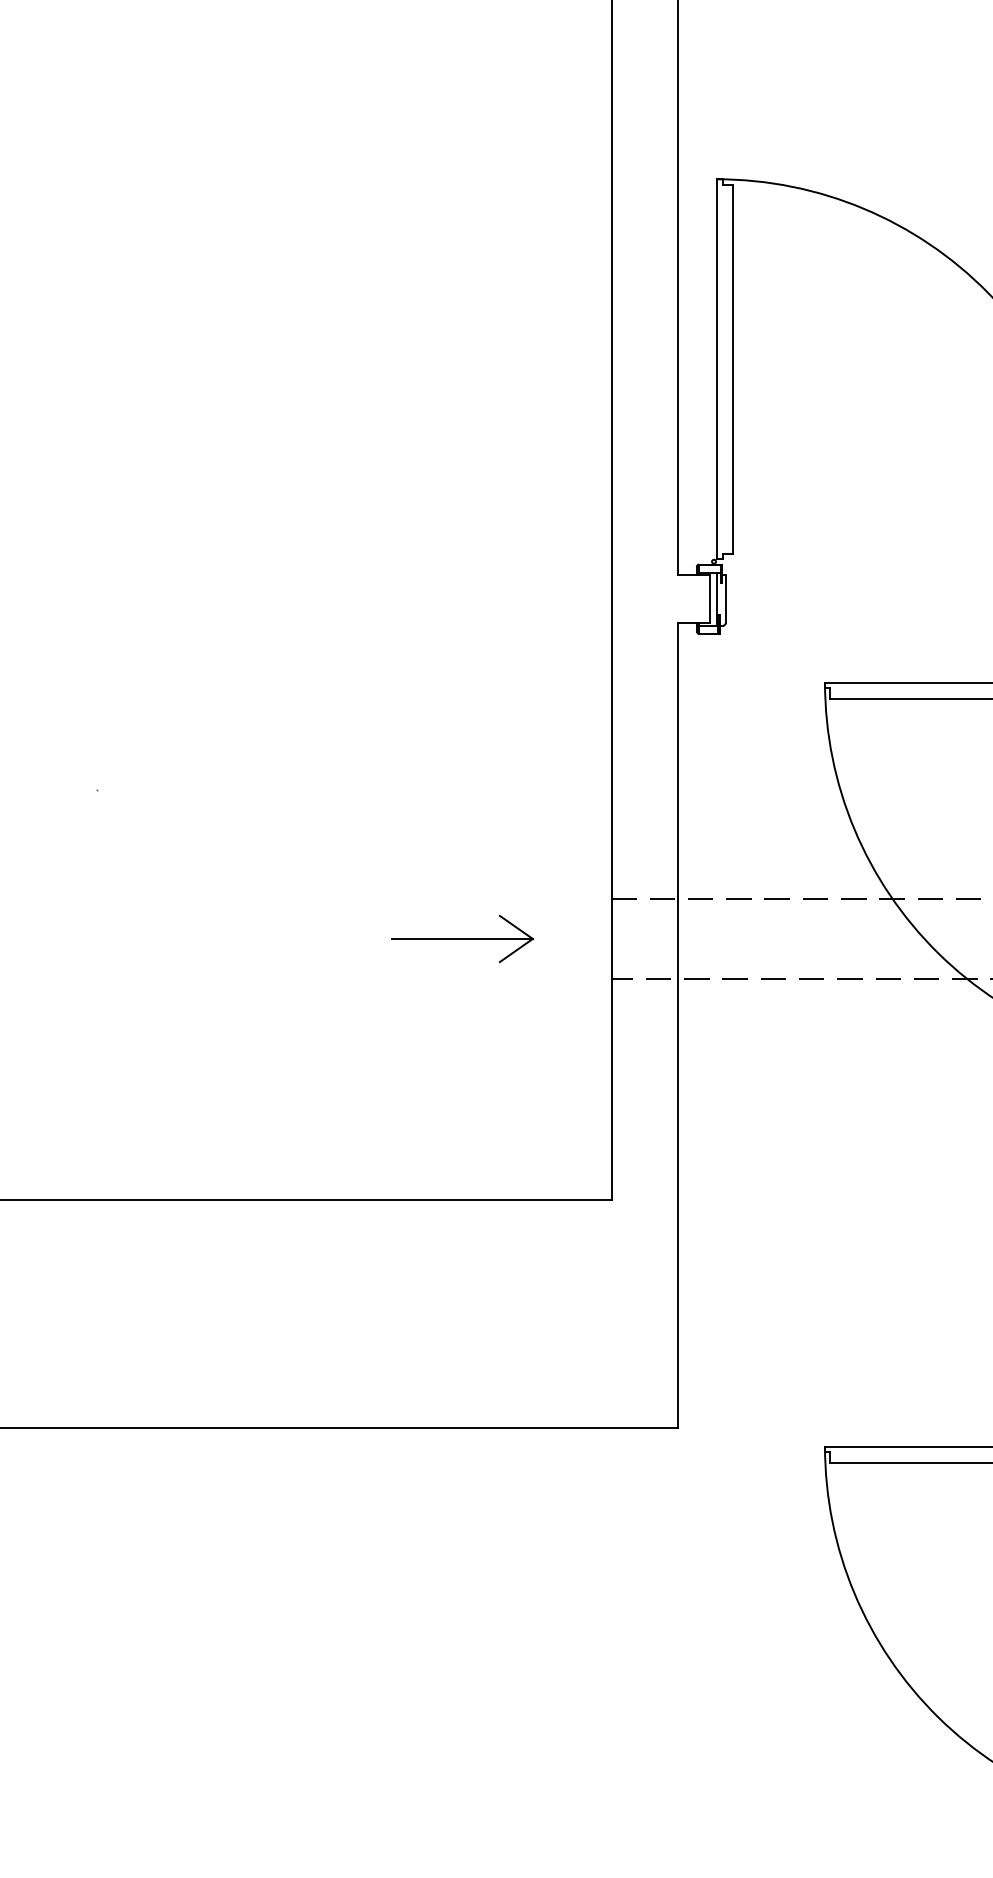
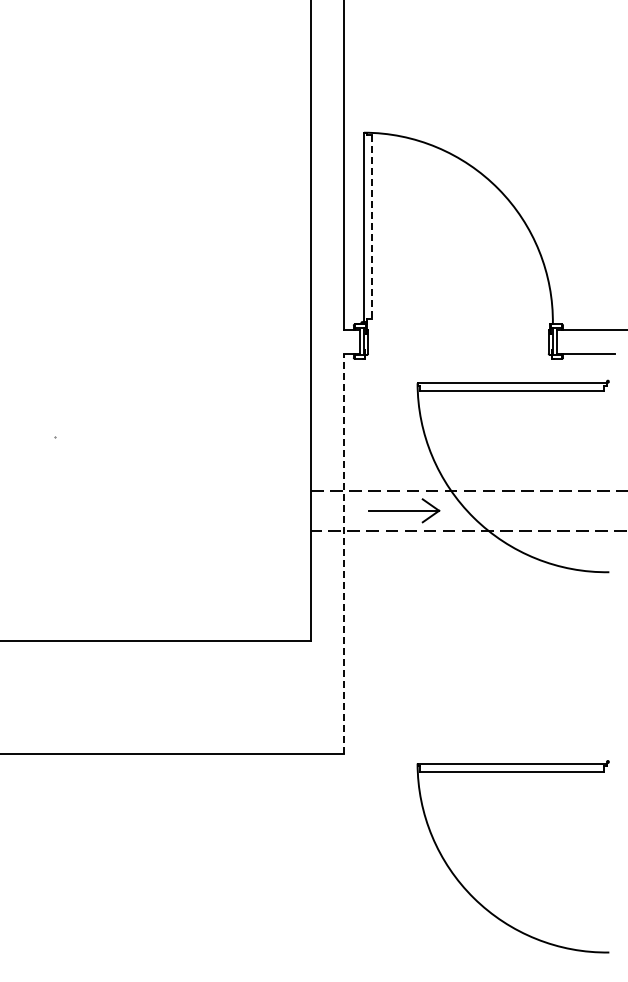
line: (732, 369) -> (371, 227), solid -> dashed
part: (463, 938) -> (404, 510), moved
line: (678, 1024) -> (344, 553), solid -> dashed

